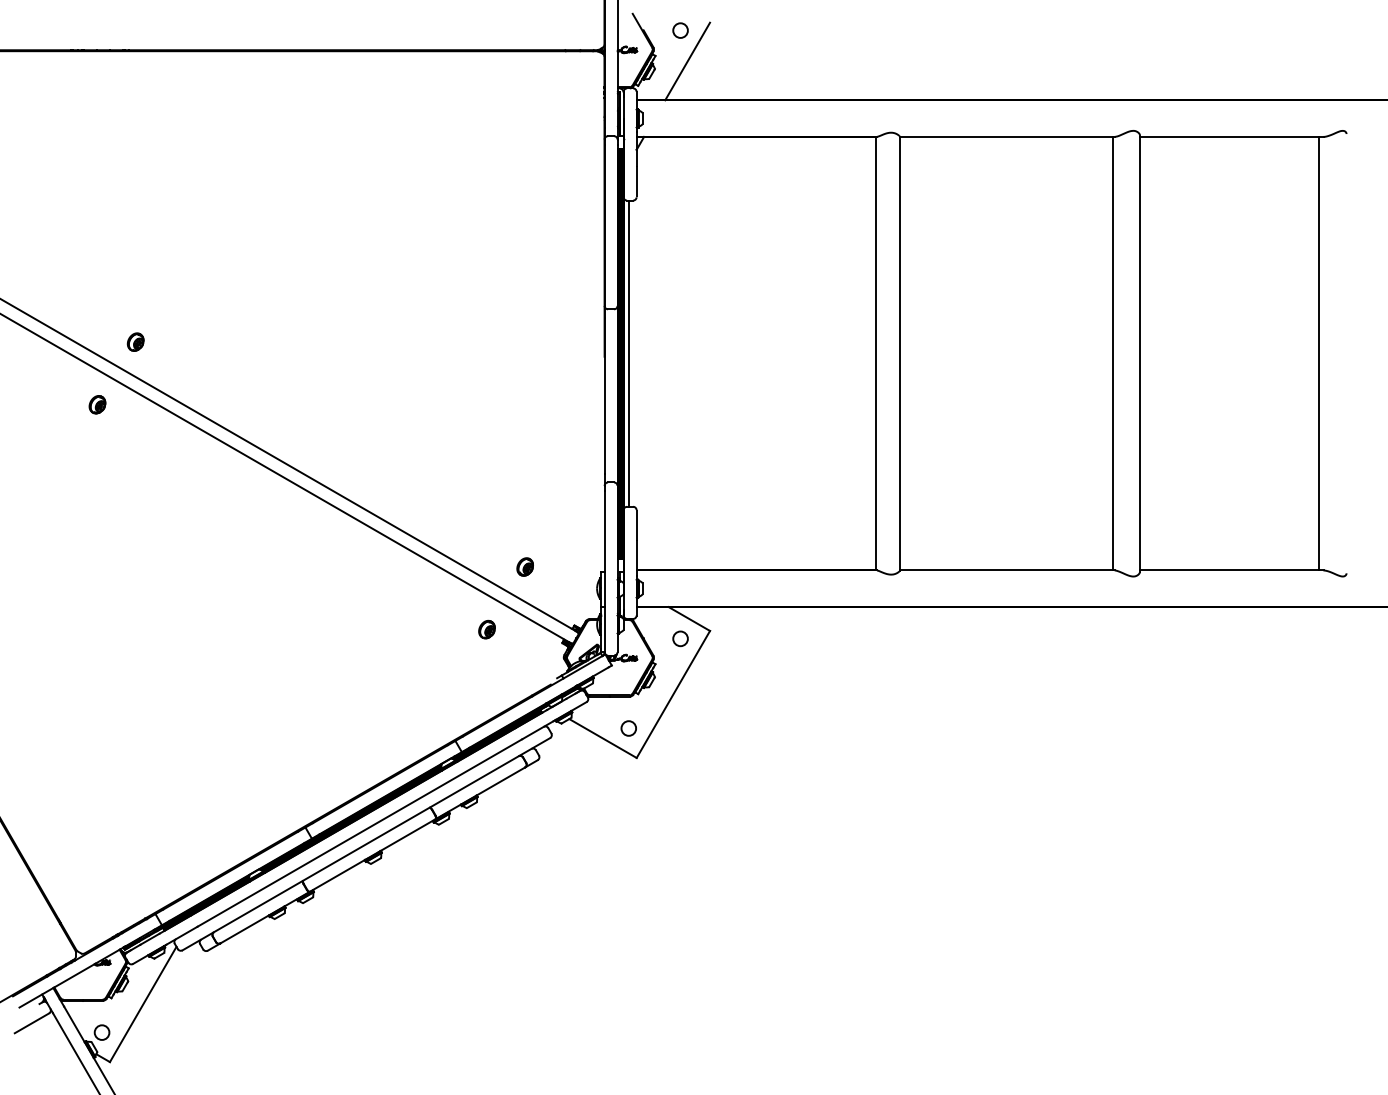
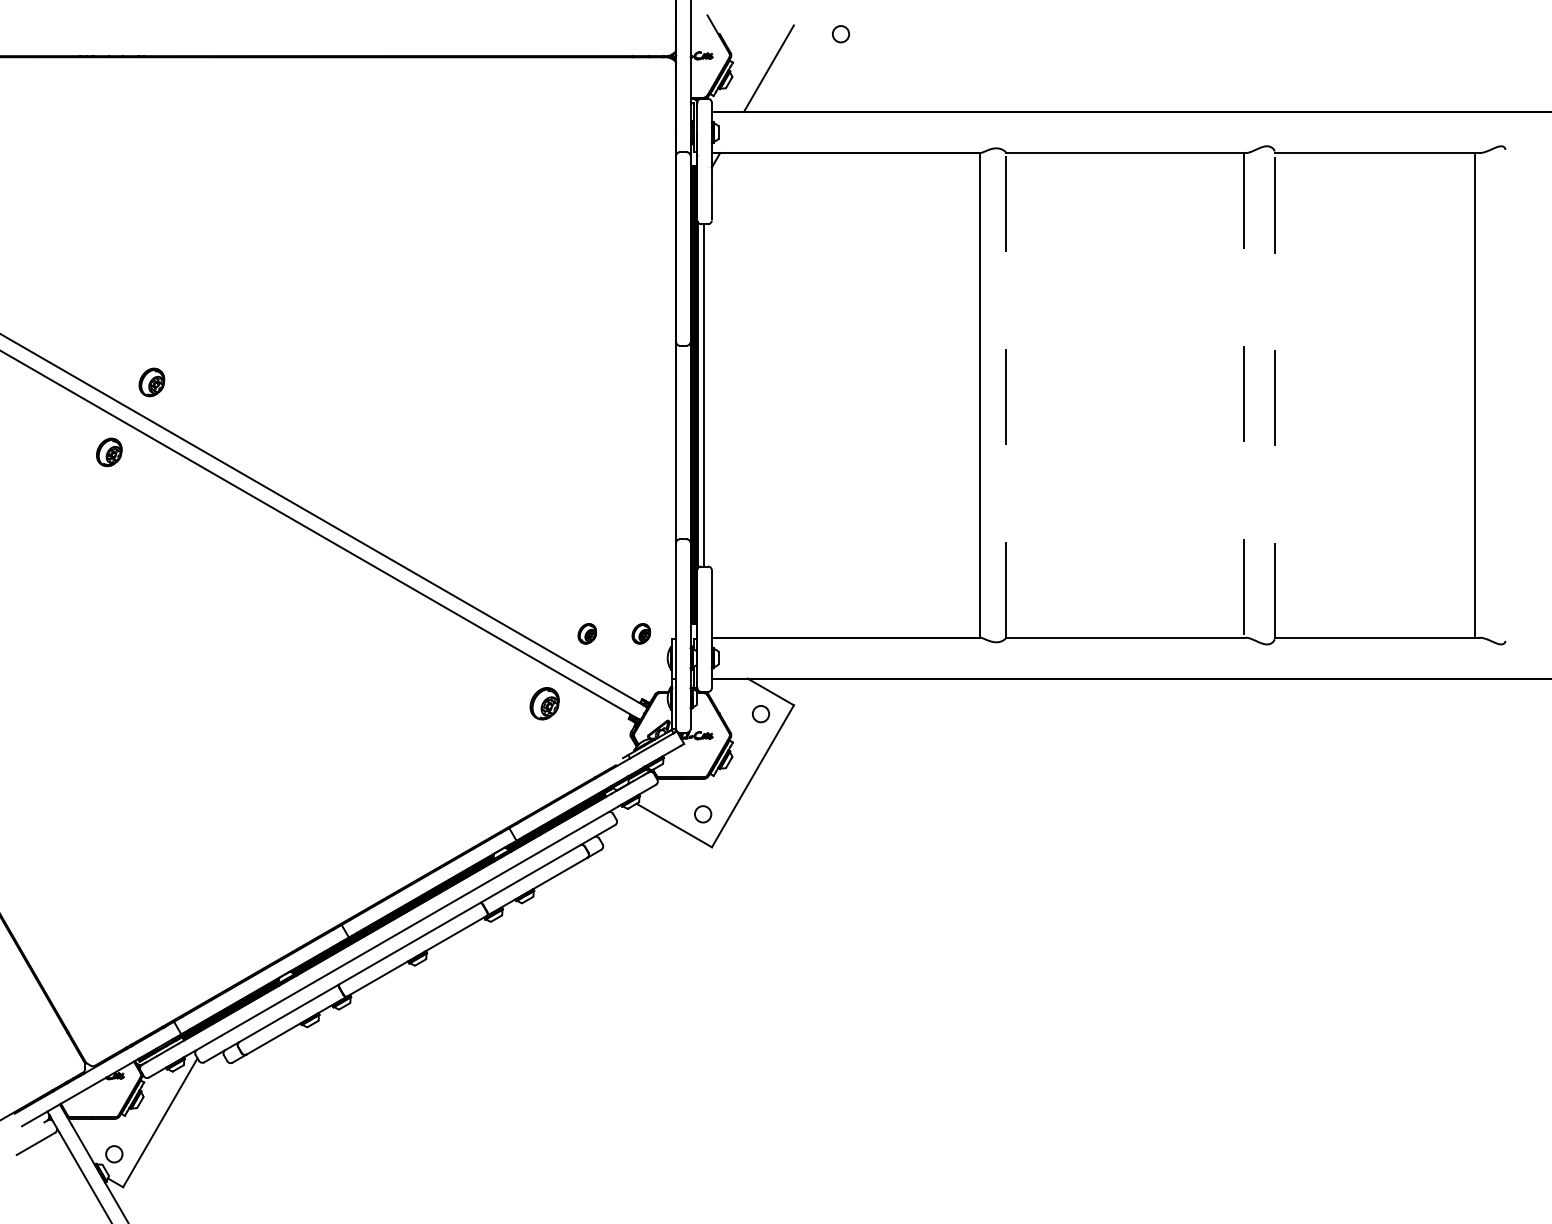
circle: (680, 30) -> (840, 34), moved
part: (135, 342) -> (151, 382), size x1.4
line: (899, 353) -> (1005, 395), solid -> dashed
line: (1113, 353) -> (1244, 395), solid -> dashed
line: (1139, 353) -> (1274, 395), solid -> dashed
part: (96, 404) -> (108, 452), size x1.4
part: (573, 566) -> (641, 633), added
part: (486, 629) -> (544, 703), size x1.6

